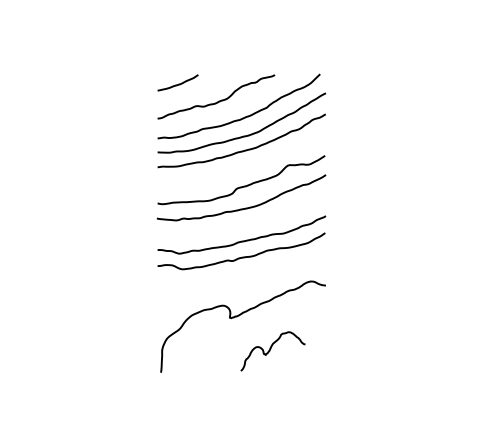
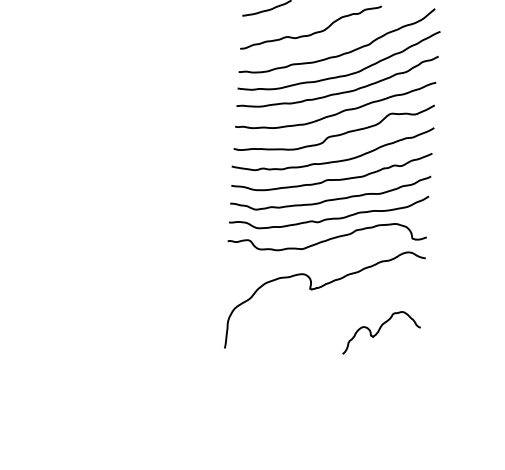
curve: (244, 166) -> (338, 111), added
curve: (241, 223) -> (331, 178), added
curve: (241, 274) -> (327, 238), added
curve: (270, 351) -> (379, 333), moved

